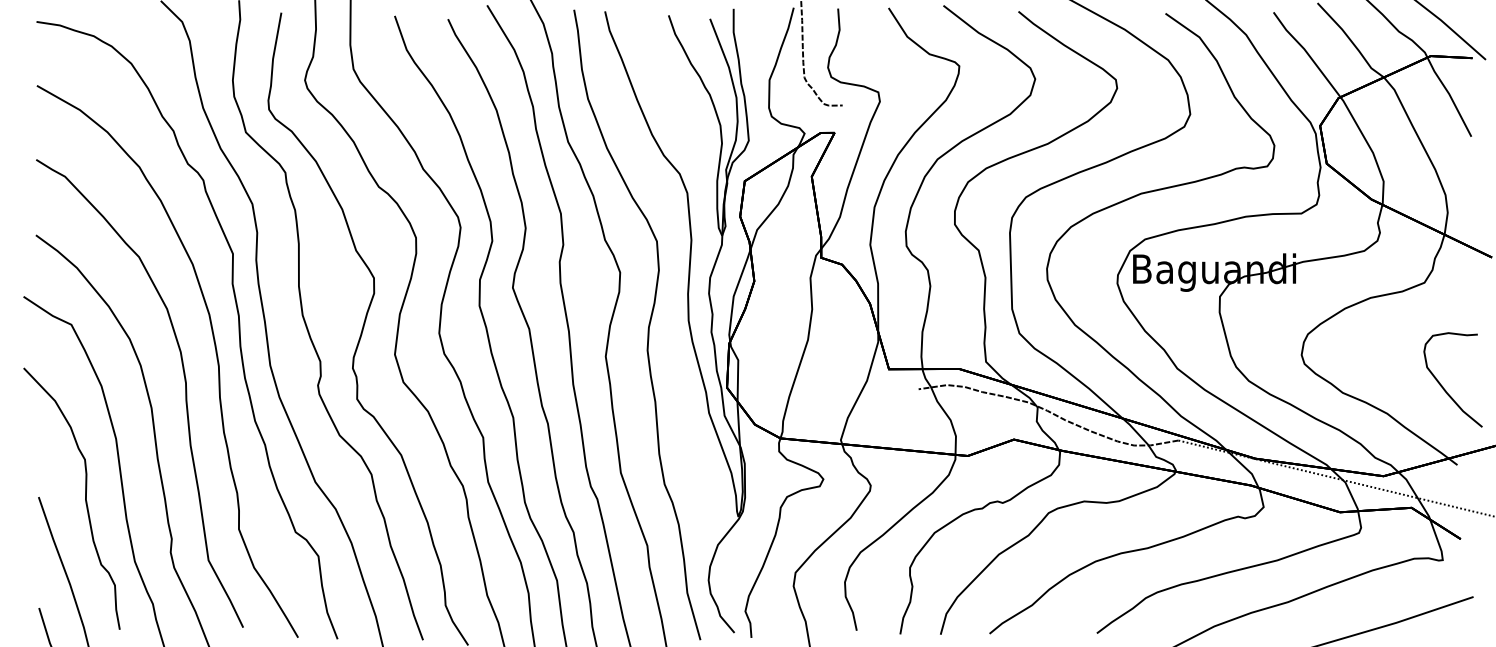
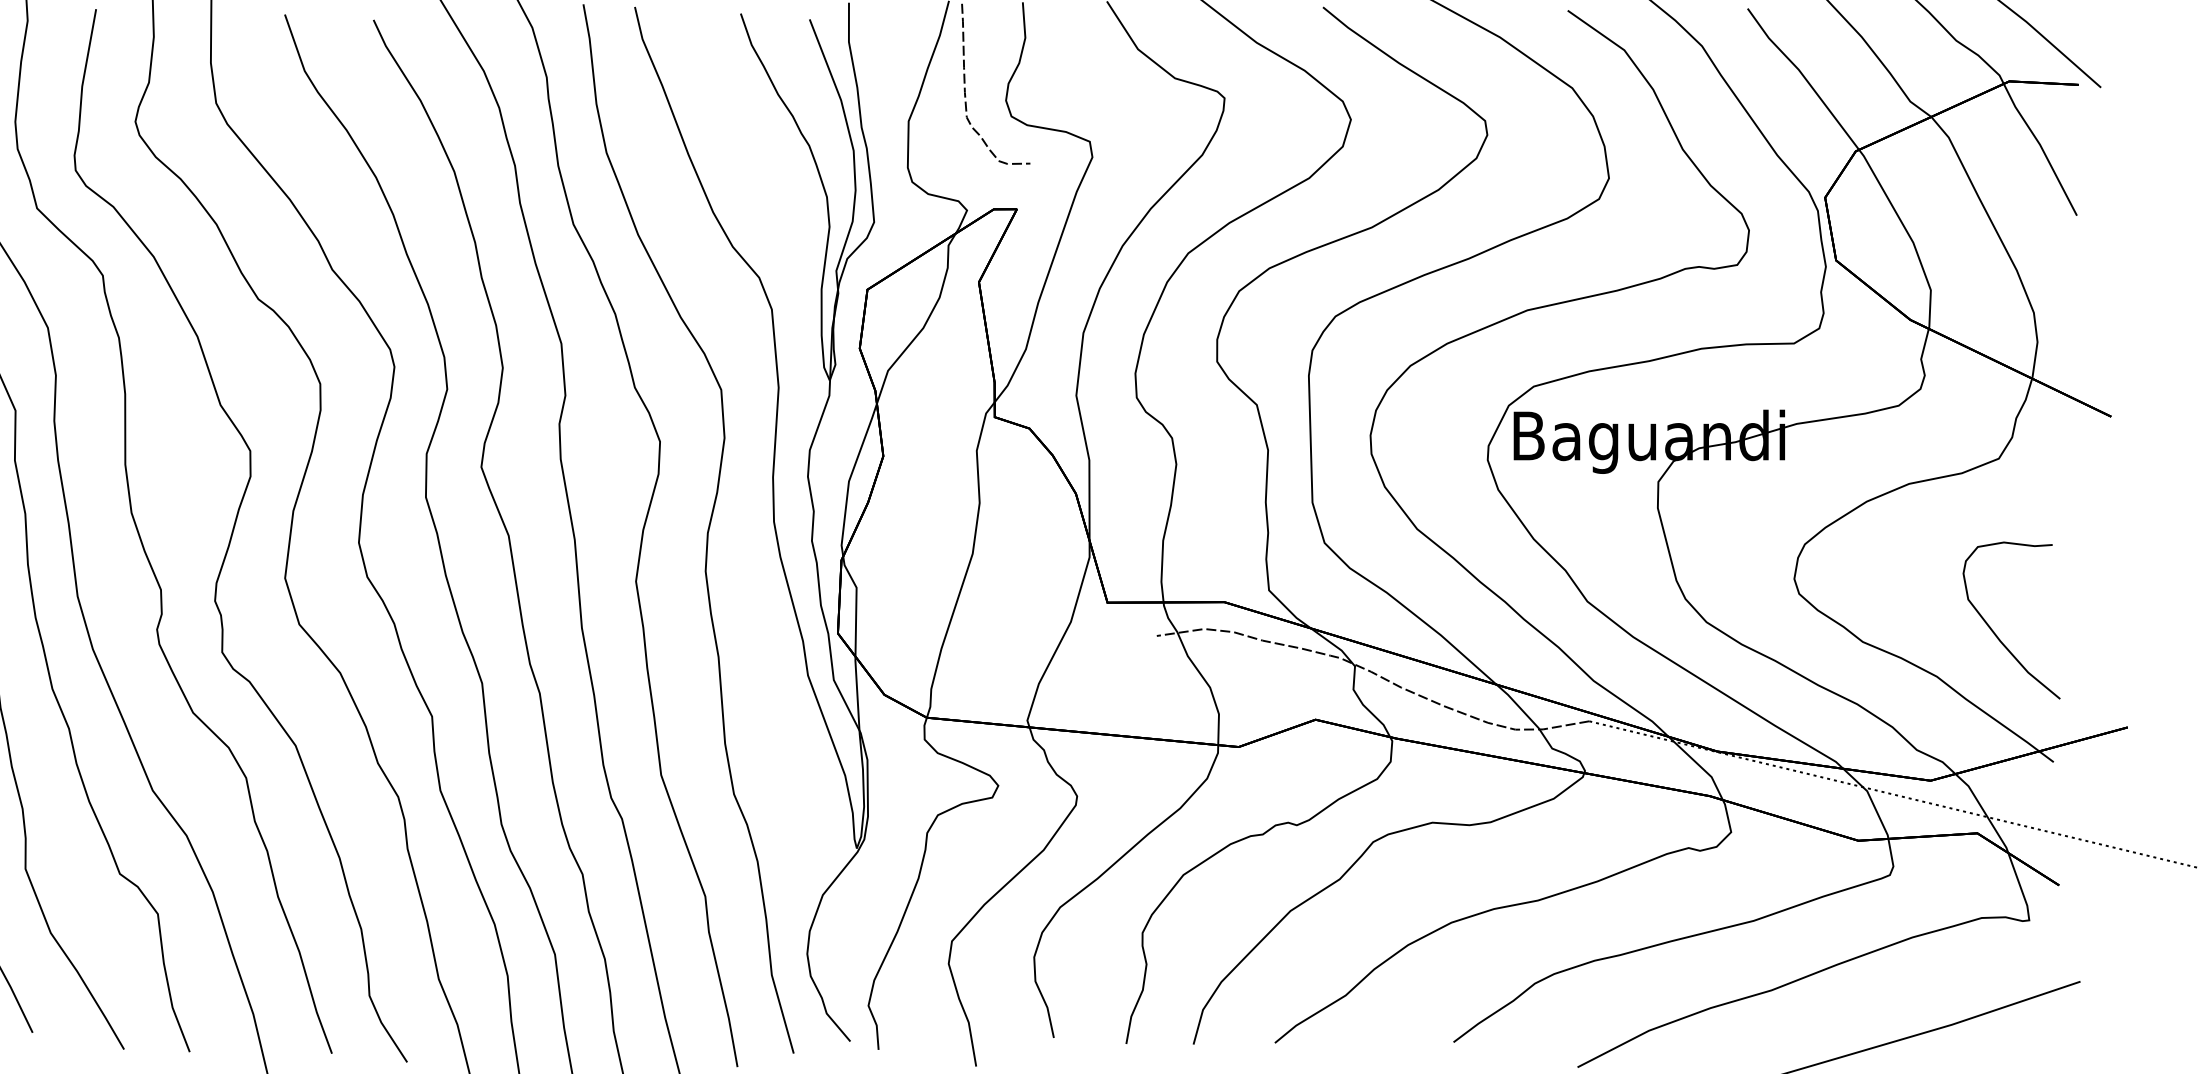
curve: (1443, 386) -> (1995, 631), moved

